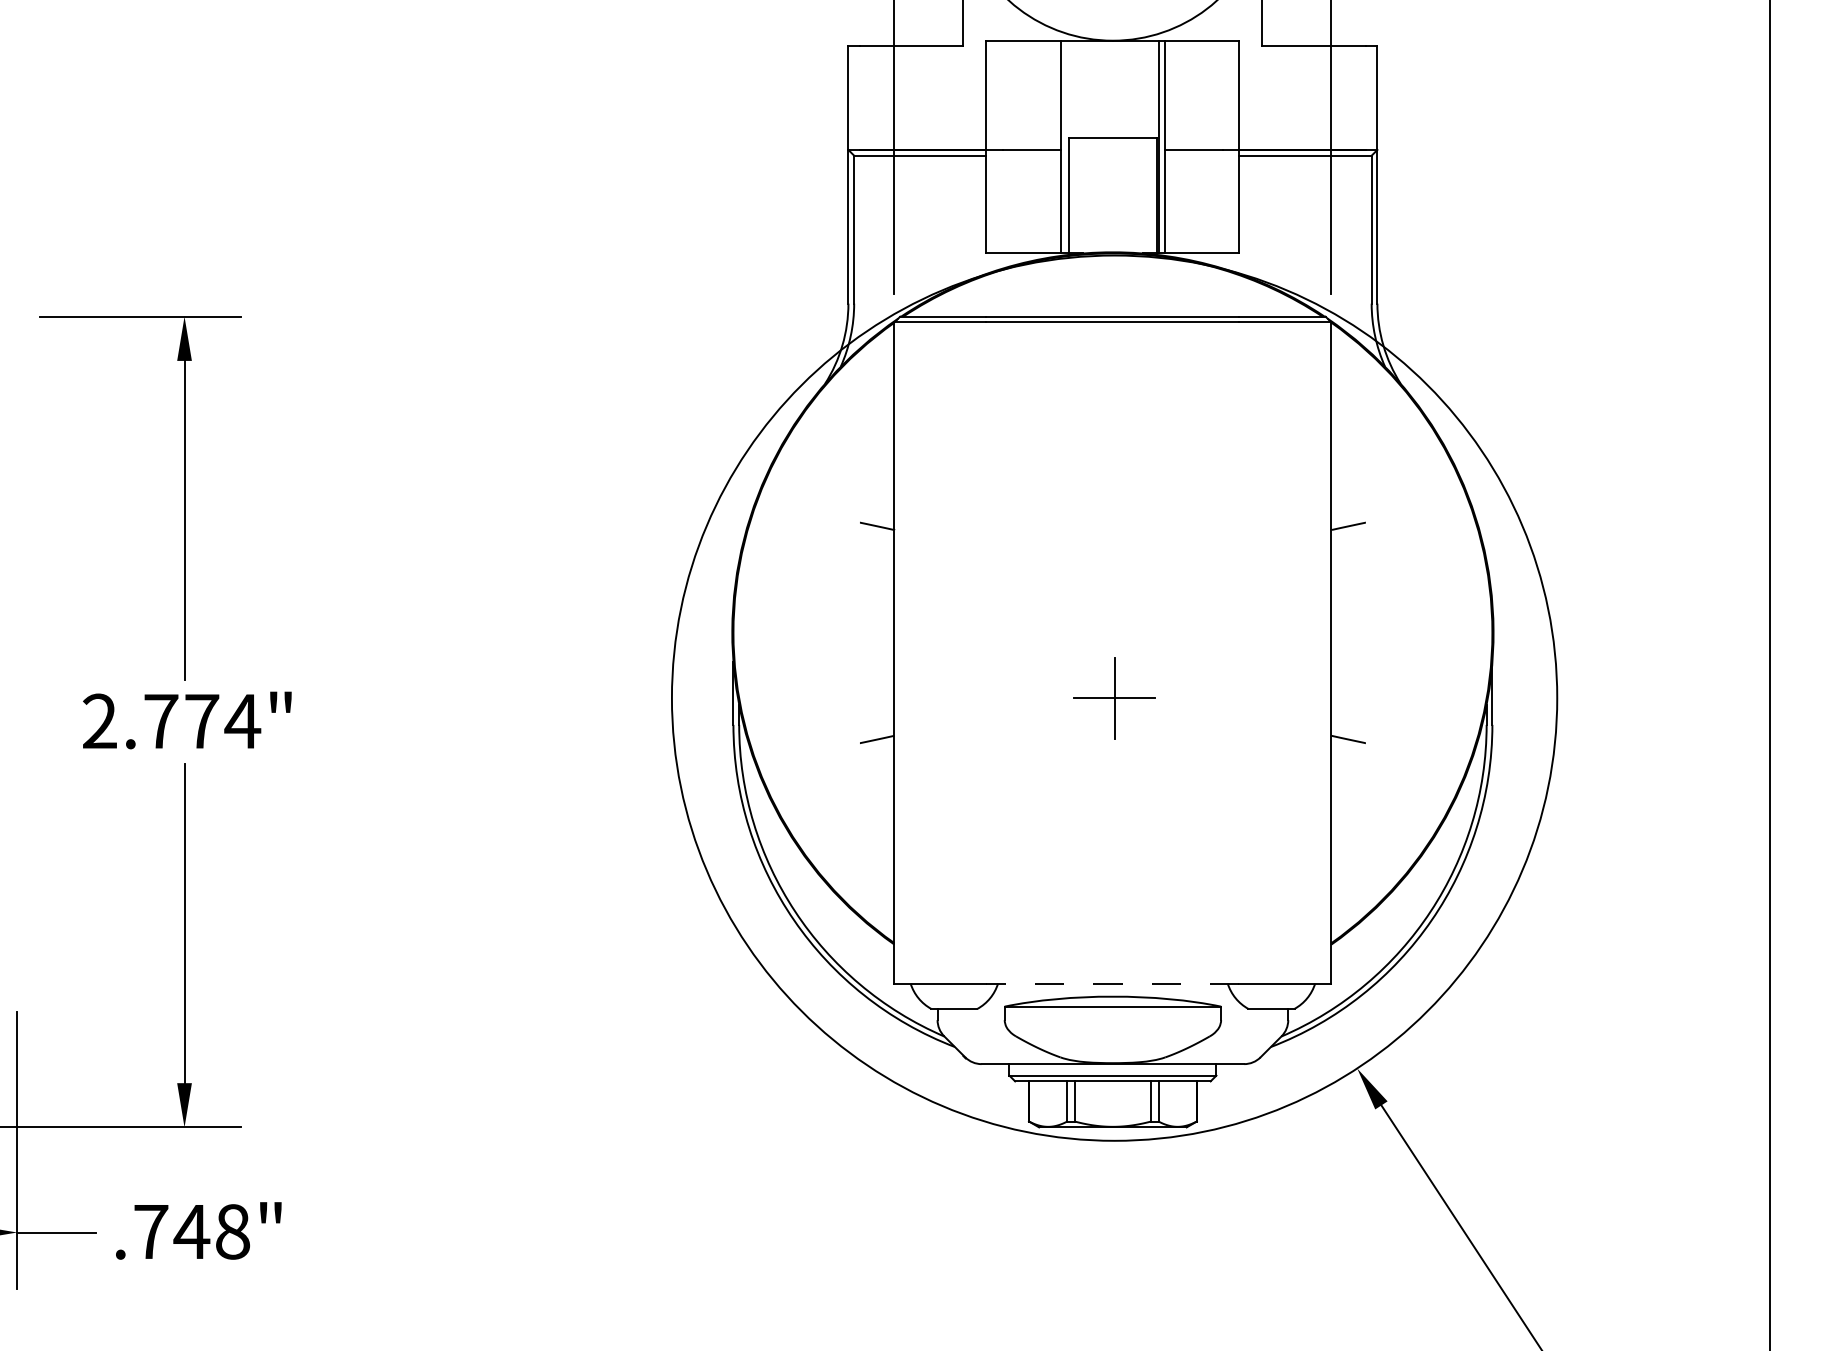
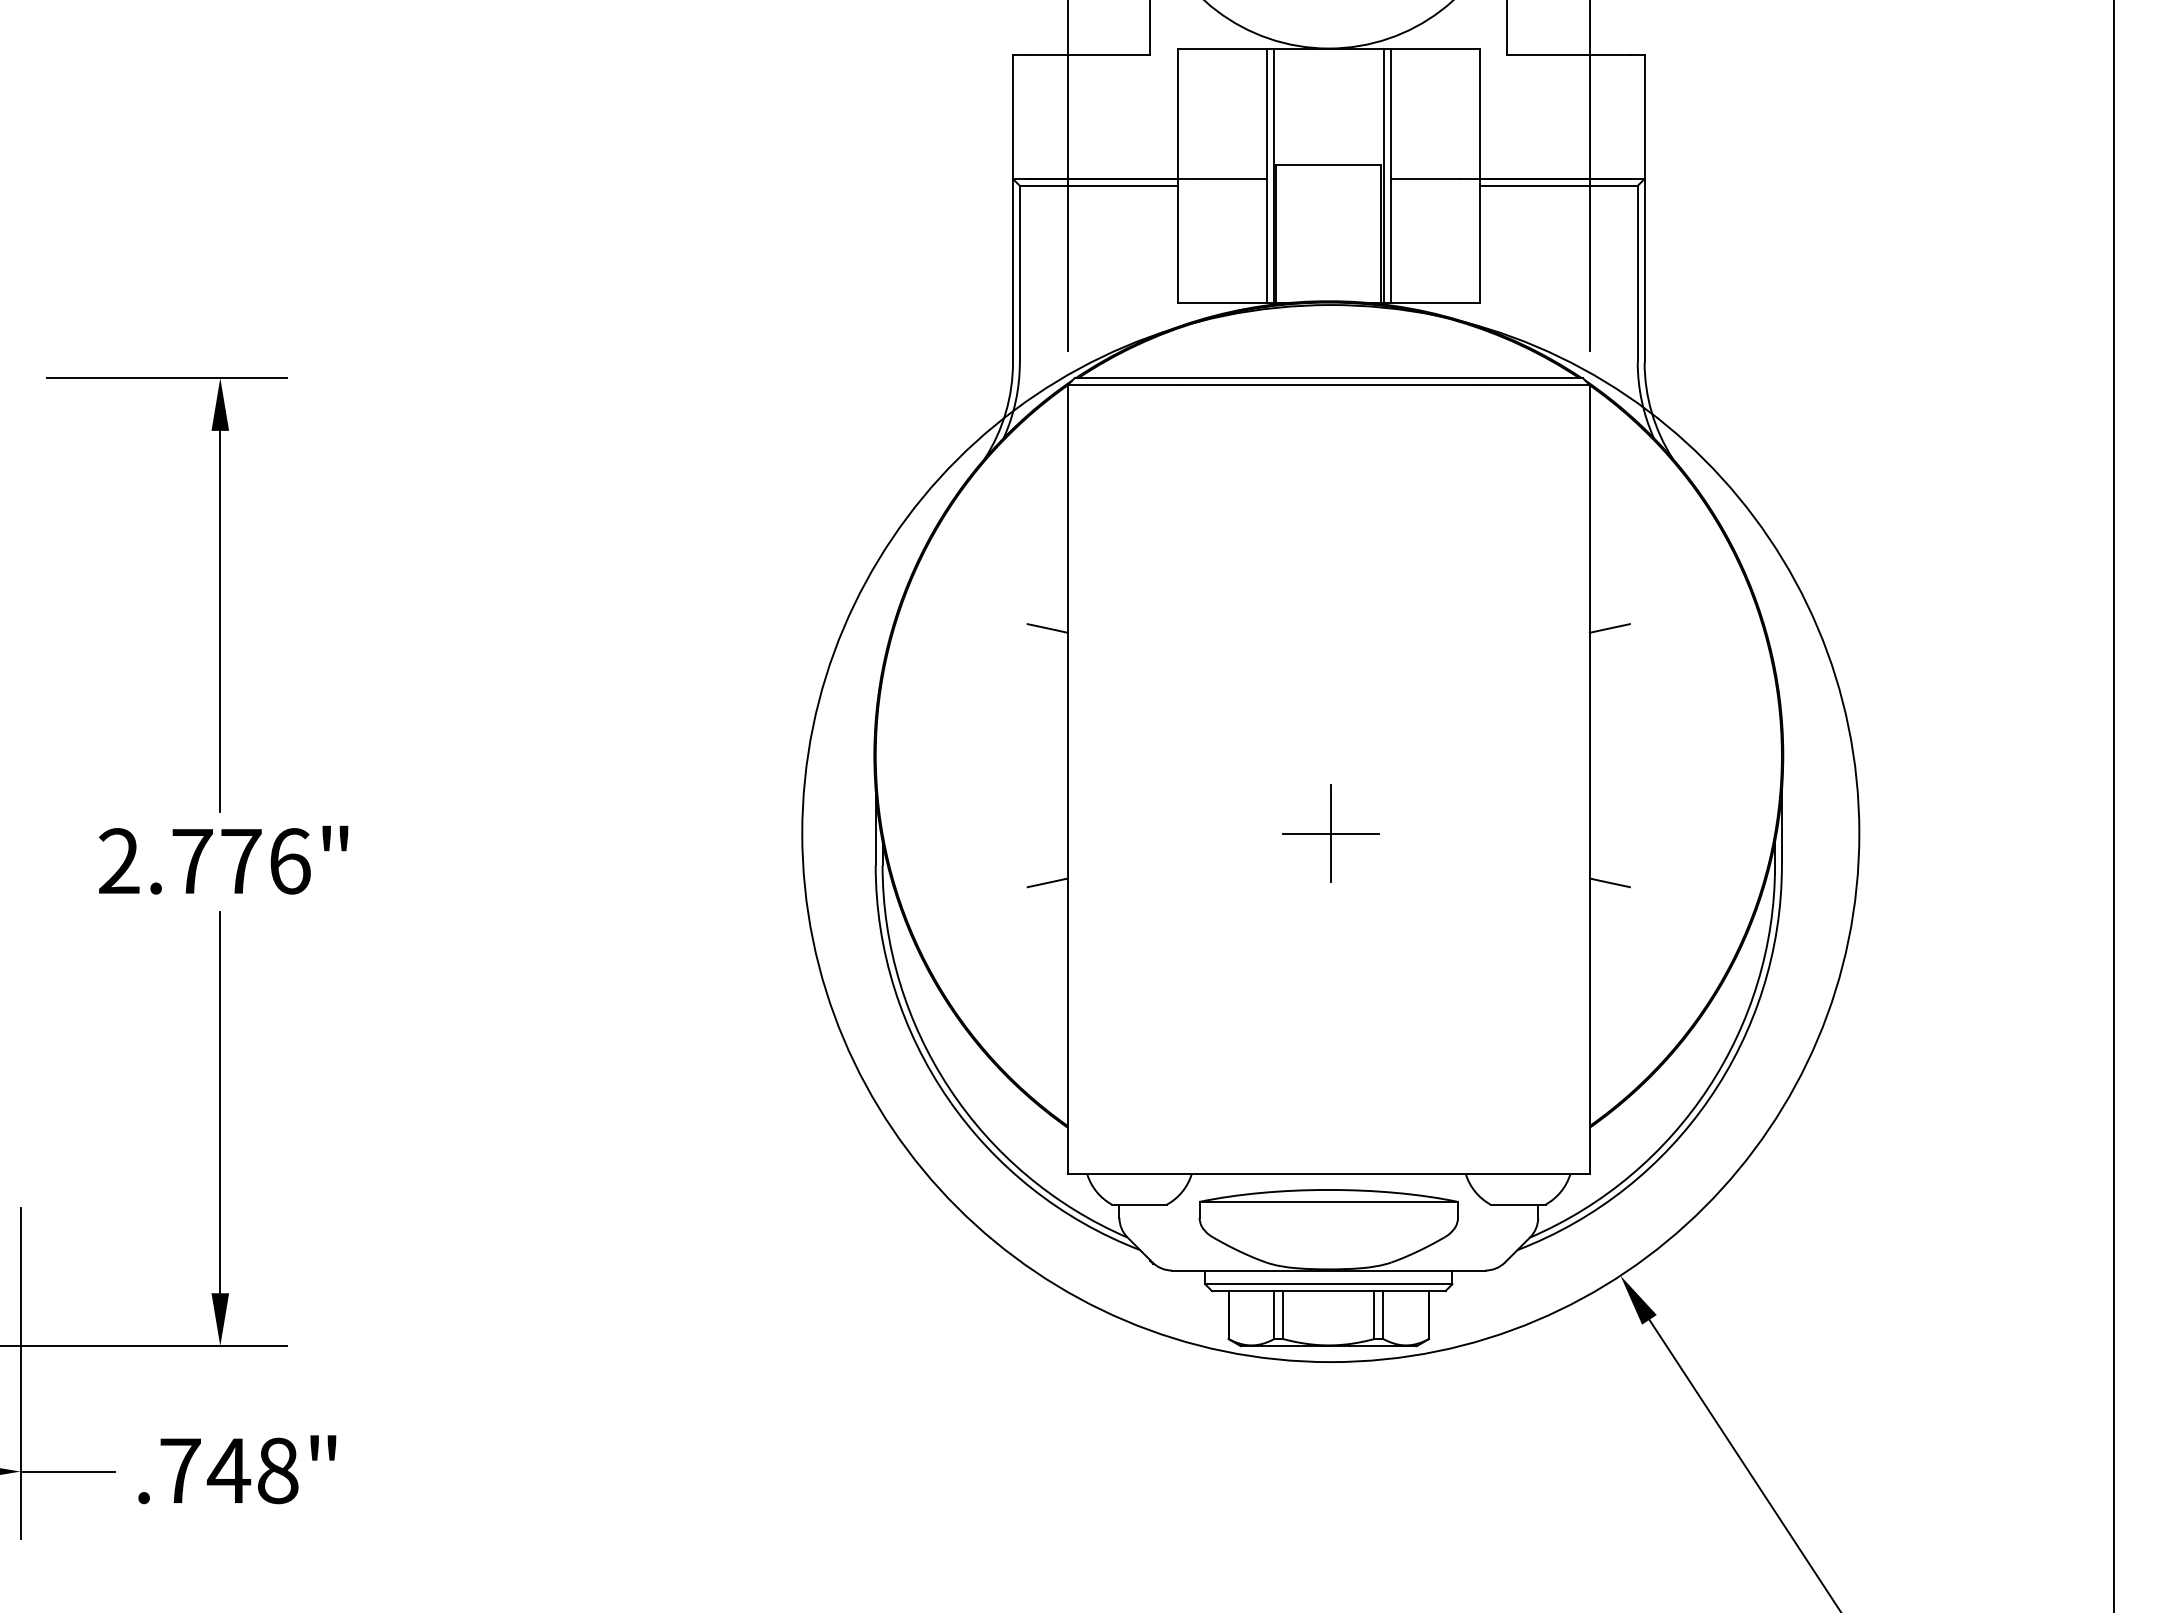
line: (1066, 147) -> (1273, 175), added
text: (242, 721) -> (289, 861), 2.774" -> 2.776"
line: (1112, 983) -> (1328, 1174), dashed -> solid

